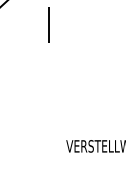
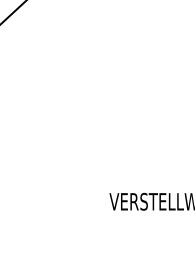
line: (49, 24) -> (85, 32), removed

